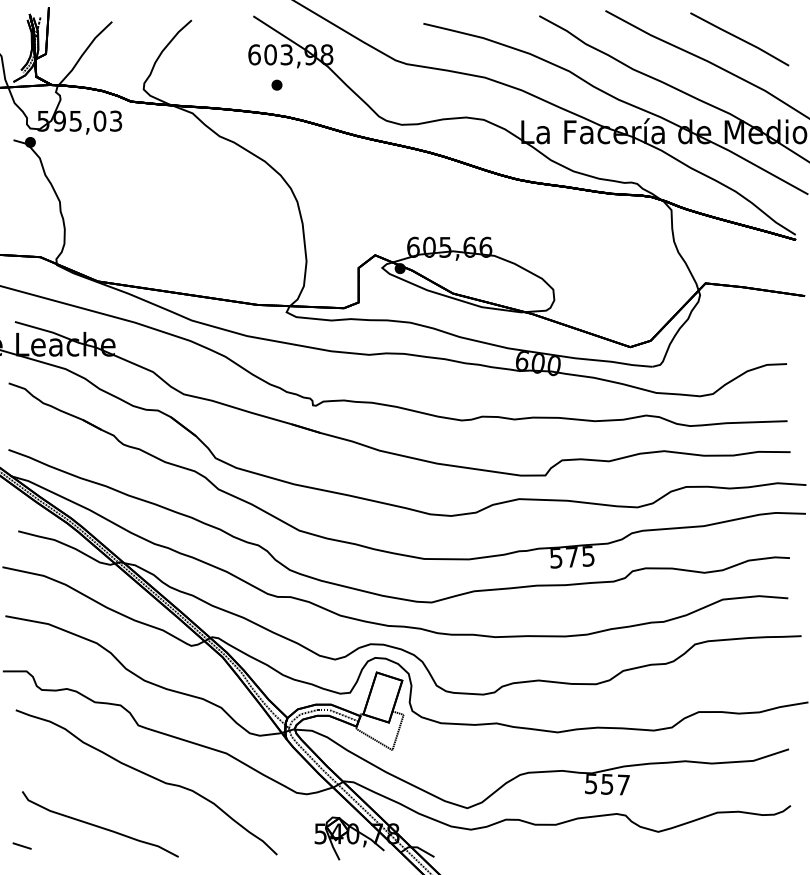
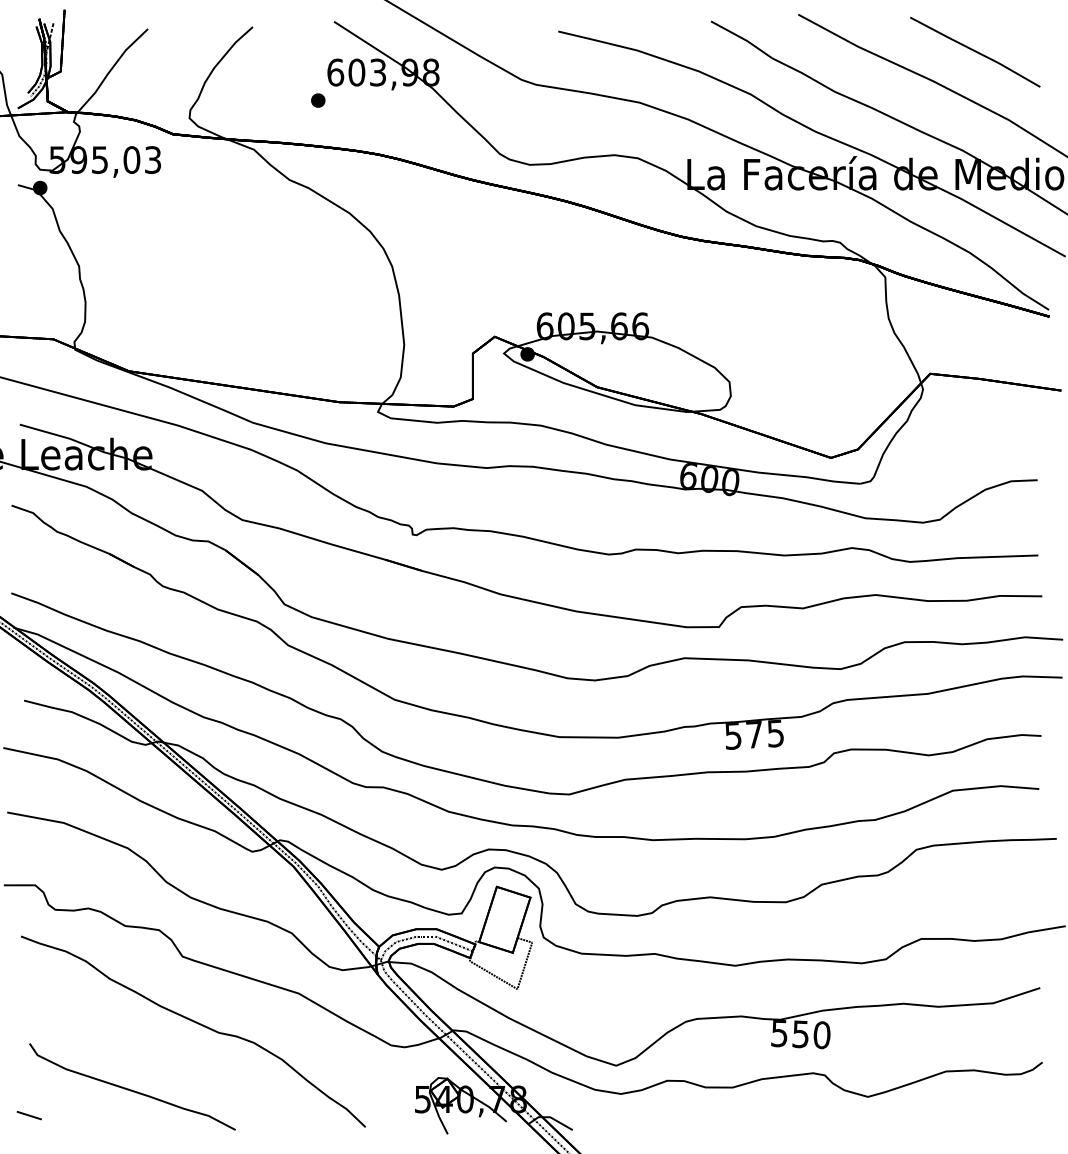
part: (277, 85) -> (318, 100), moved
text: (623, 785) -> (821, 1035), 557 -> 550

